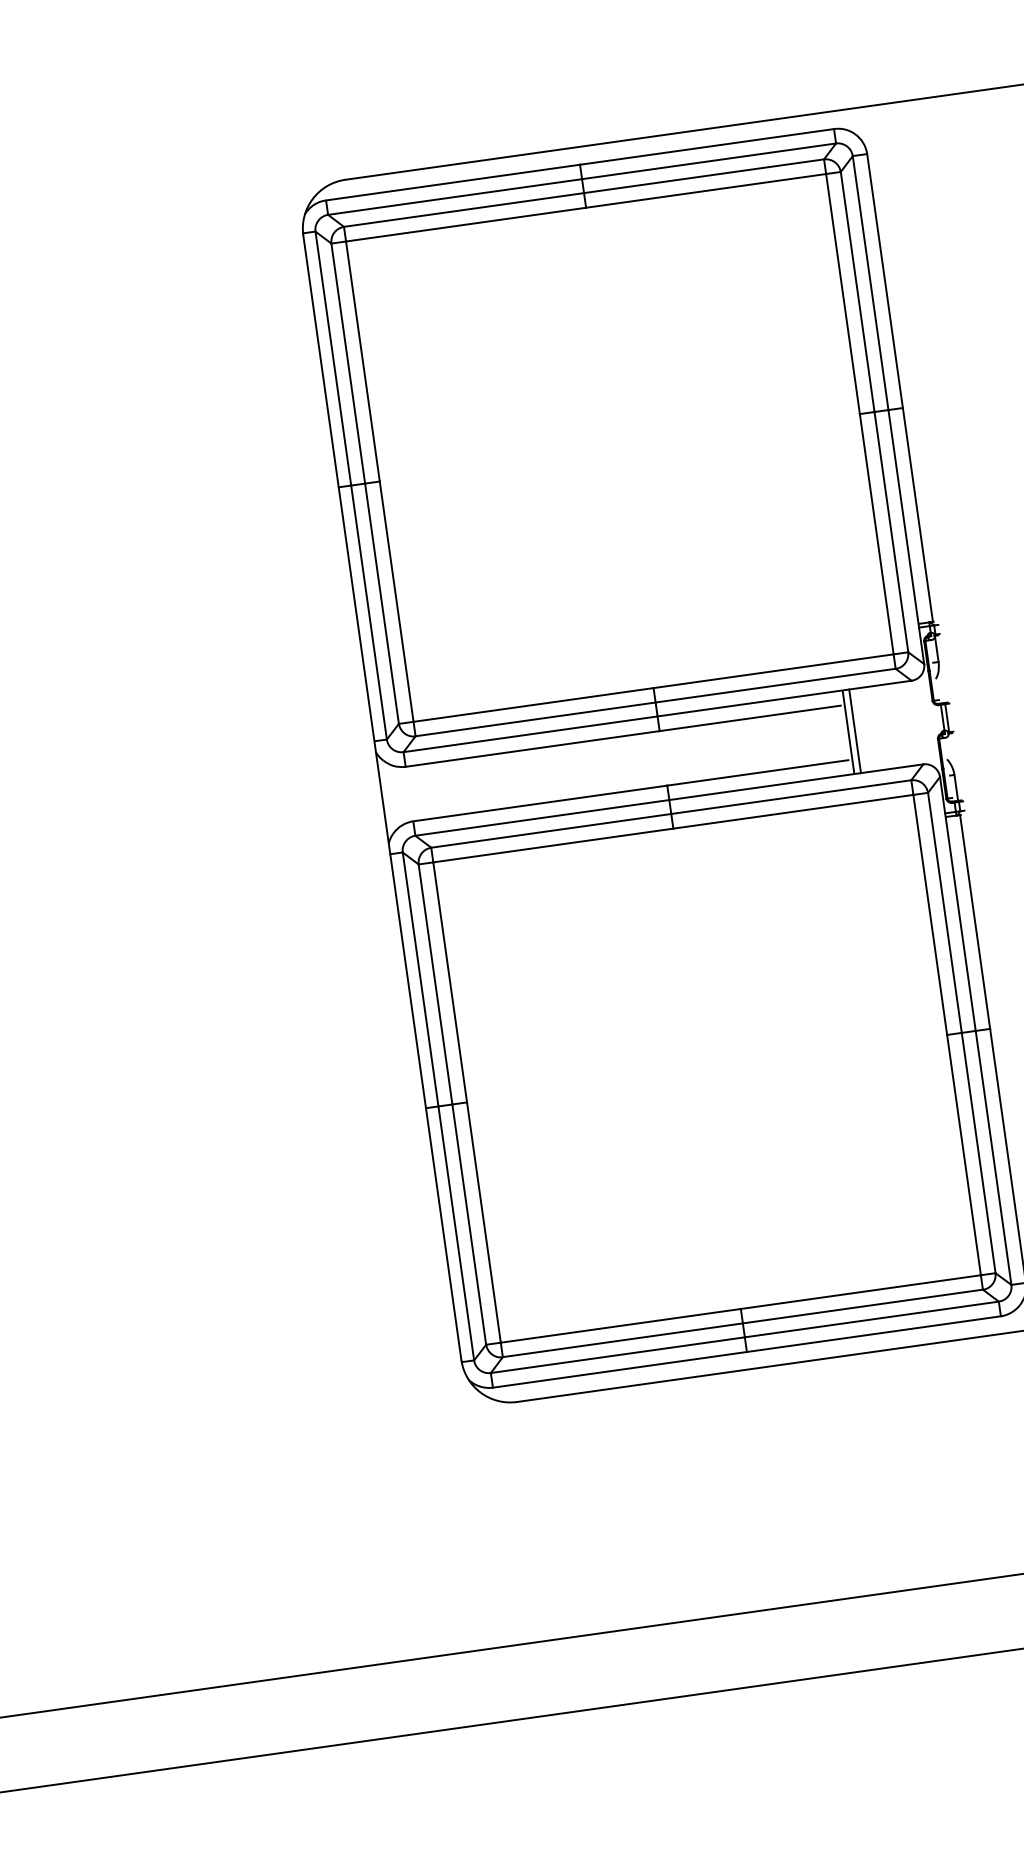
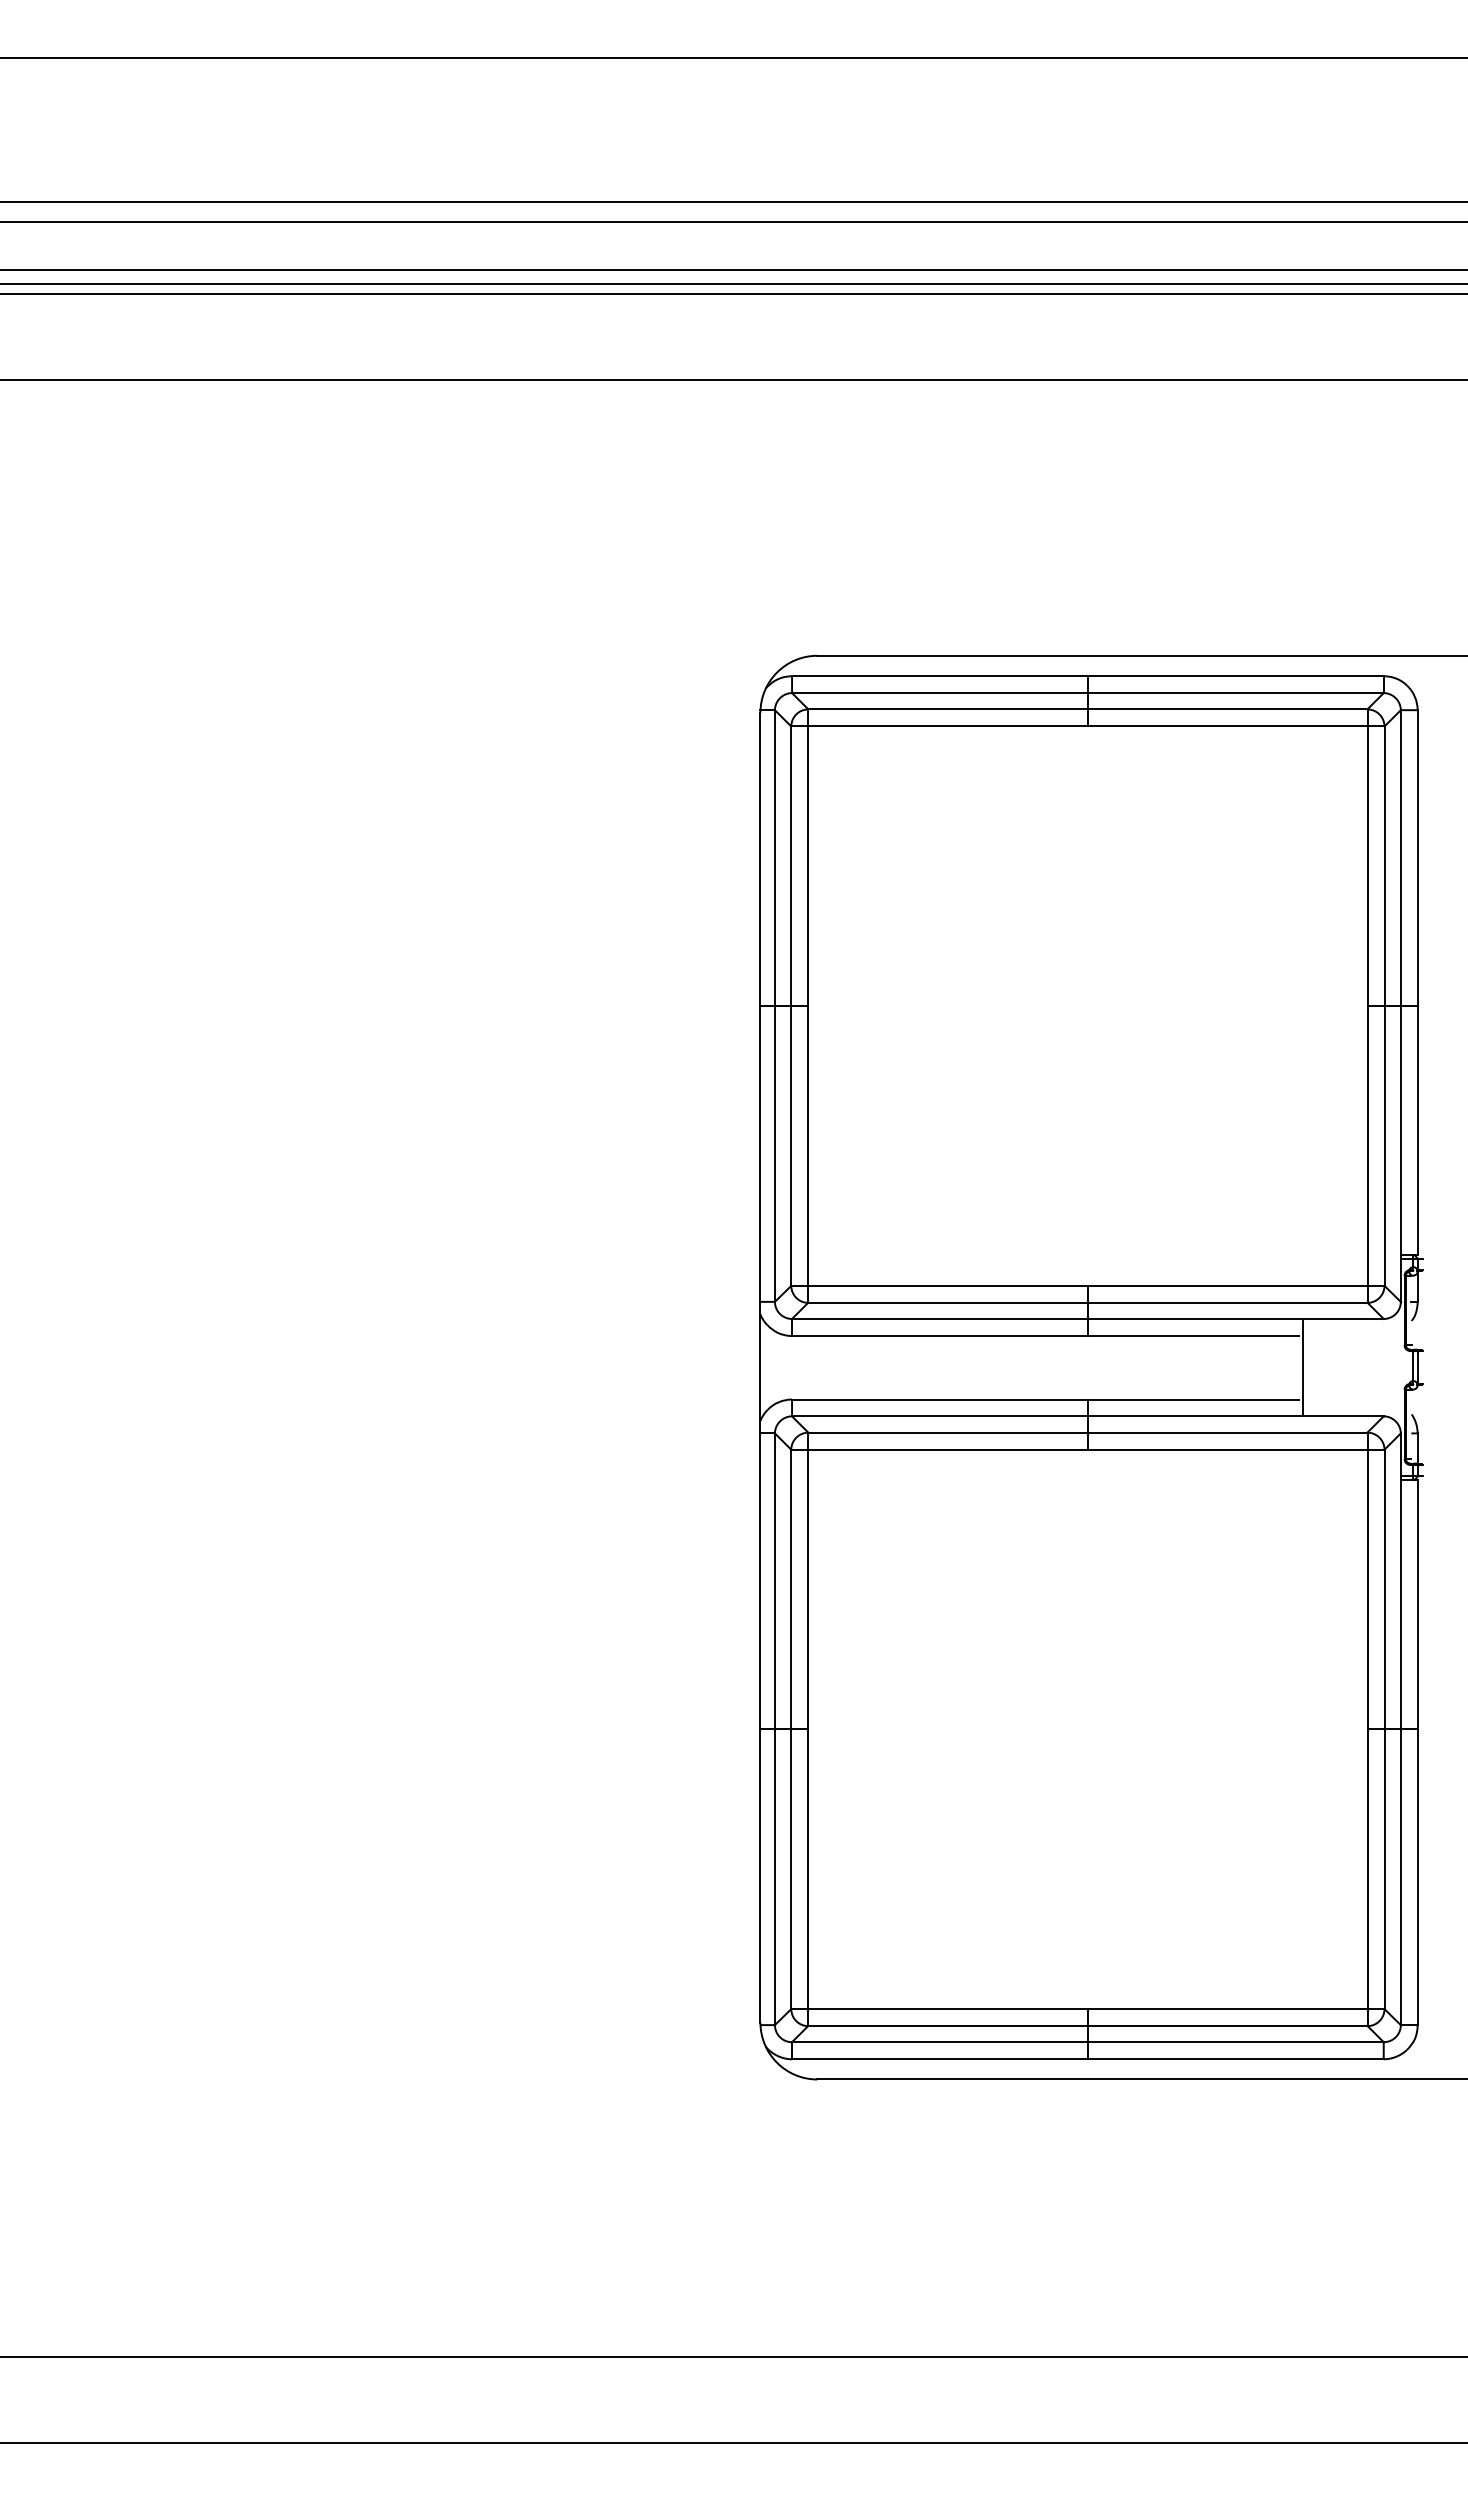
line: (855, 731) -> (1311, 1367), removed

